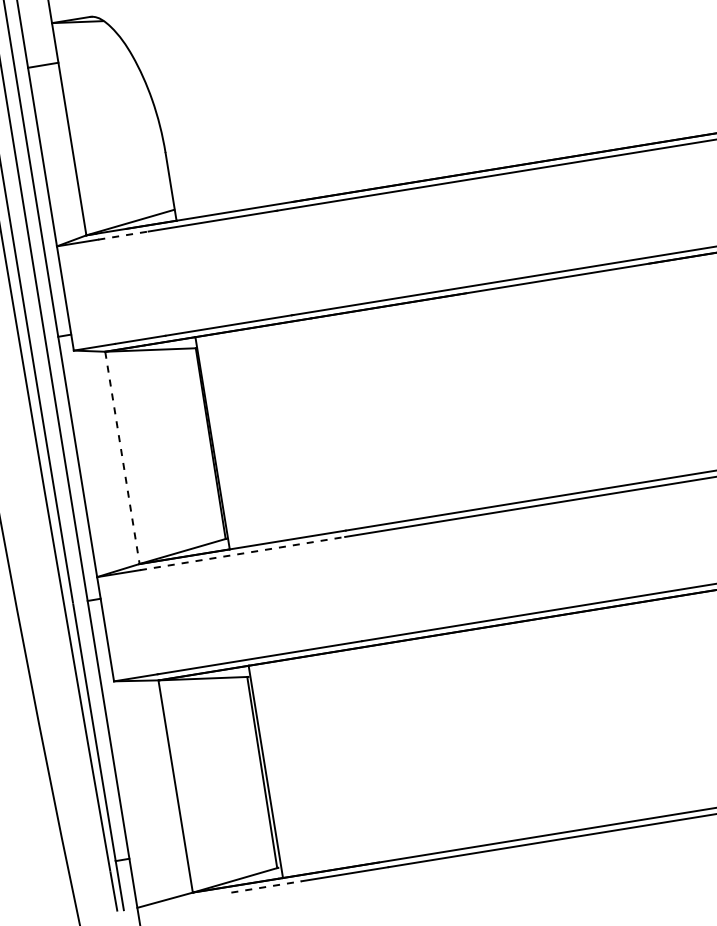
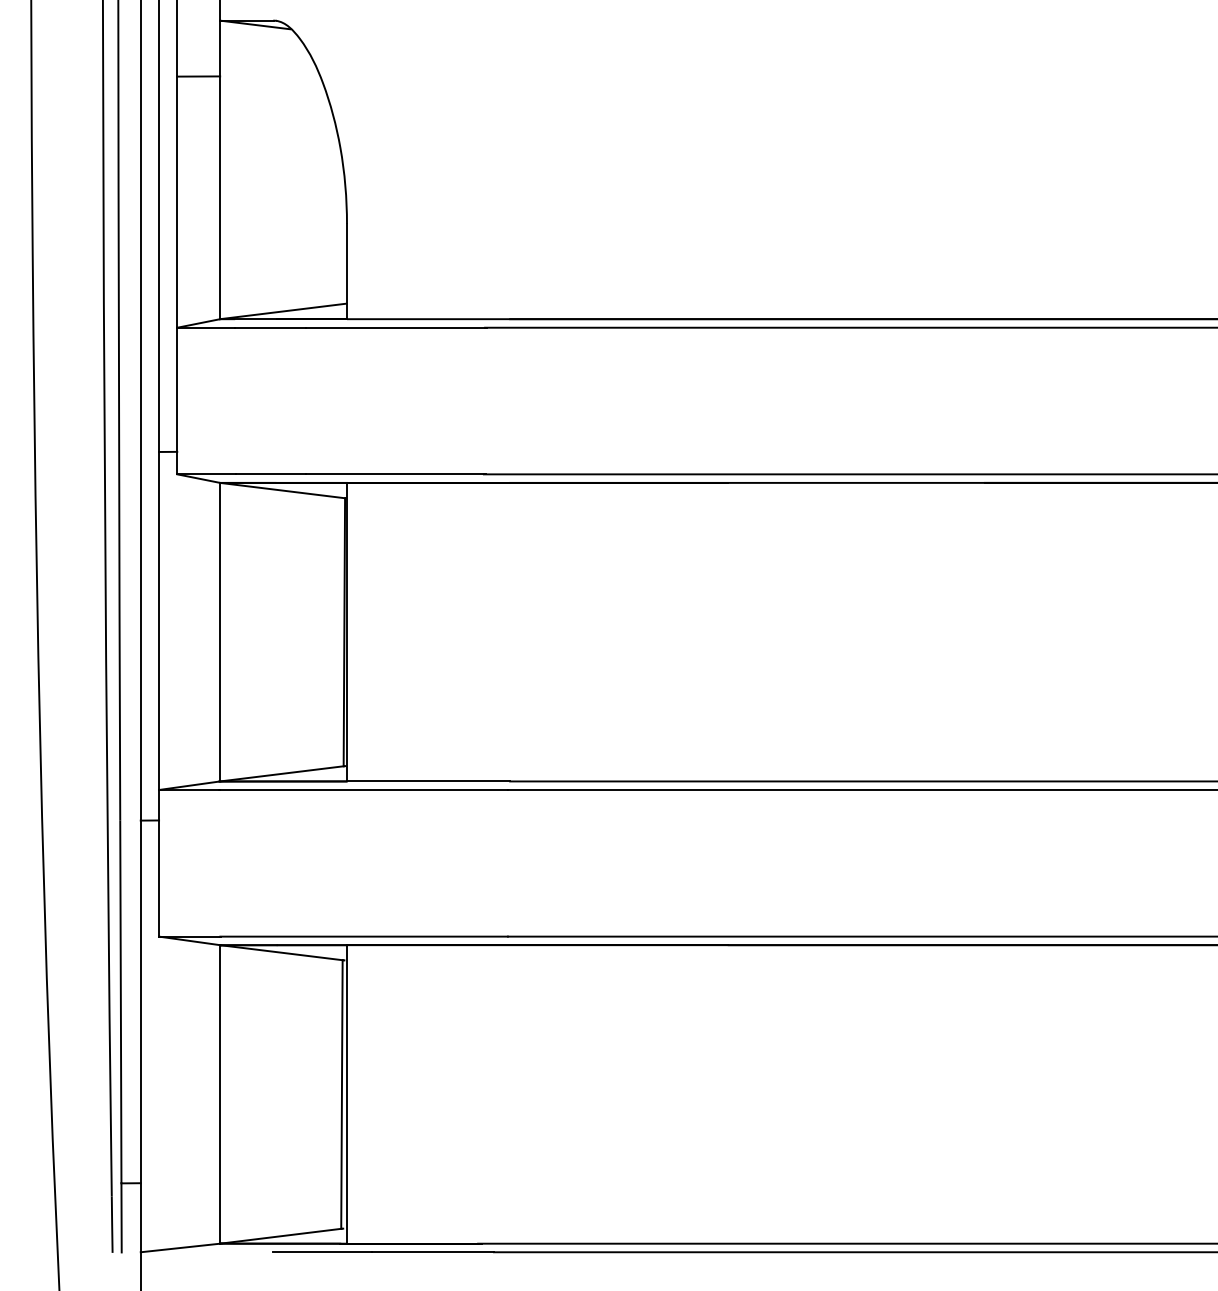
line: (123, 235) -> (271, 327), dashed -> solid
line: (122, 458) -> (220, 632), dashed -> solid
line: (243, 553) -> (364, 790), dashed -> solid
line: (266, 887) -> (322, 1252), dashed -> solid

